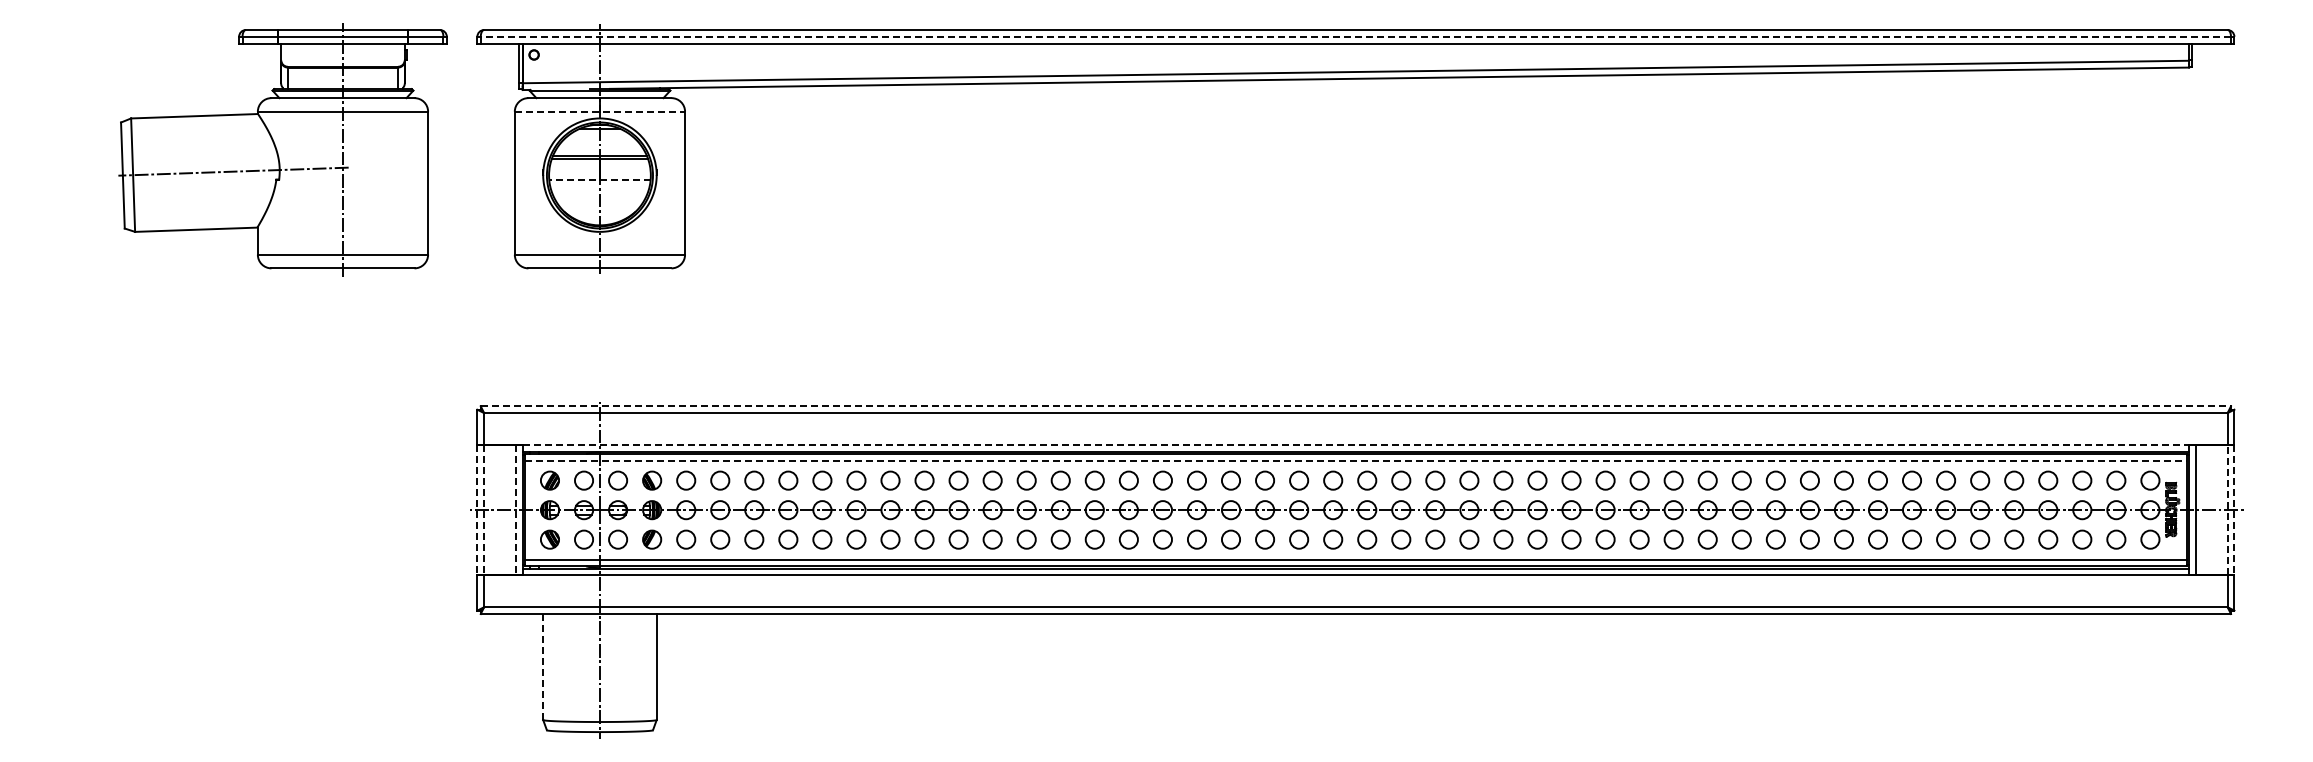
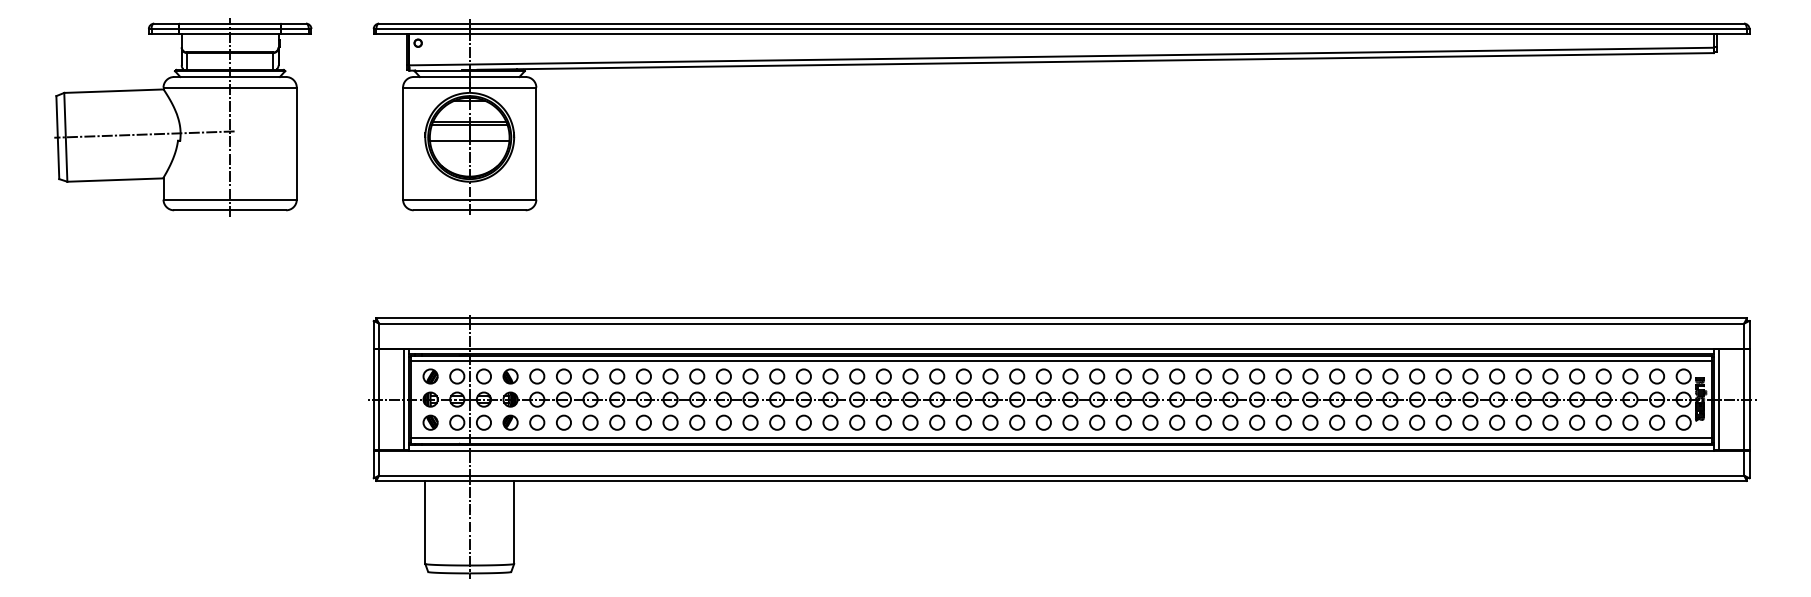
line: (1354, 36) -> (1060, 28), dashed -> solid
line: (600, 111) -> (470, 87), dashed -> solid
part: (282, 149) -> (182, 117), moved
line: (599, 179) -> (469, 140), dashed -> solid
line: (1356, 406) -> (1062, 318), dashed -> solid
line: (1356, 444) -> (1062, 348), dashed -> solid
line: (1355, 460) -> (1061, 360), dashed -> solid
line: (477, 510) -> (373, 399), dashed -> solid
line: (484, 510) -> (379, 399), dashed -> solid
line: (515, 510) -> (403, 399), dashed -> solid
line: (2227, 510) -> (1744, 399), dashed -> solid
line: (2234, 510) -> (1749, 399), dashed -> solid
line: (543, 666) -> (425, 522), dashed -> solid

